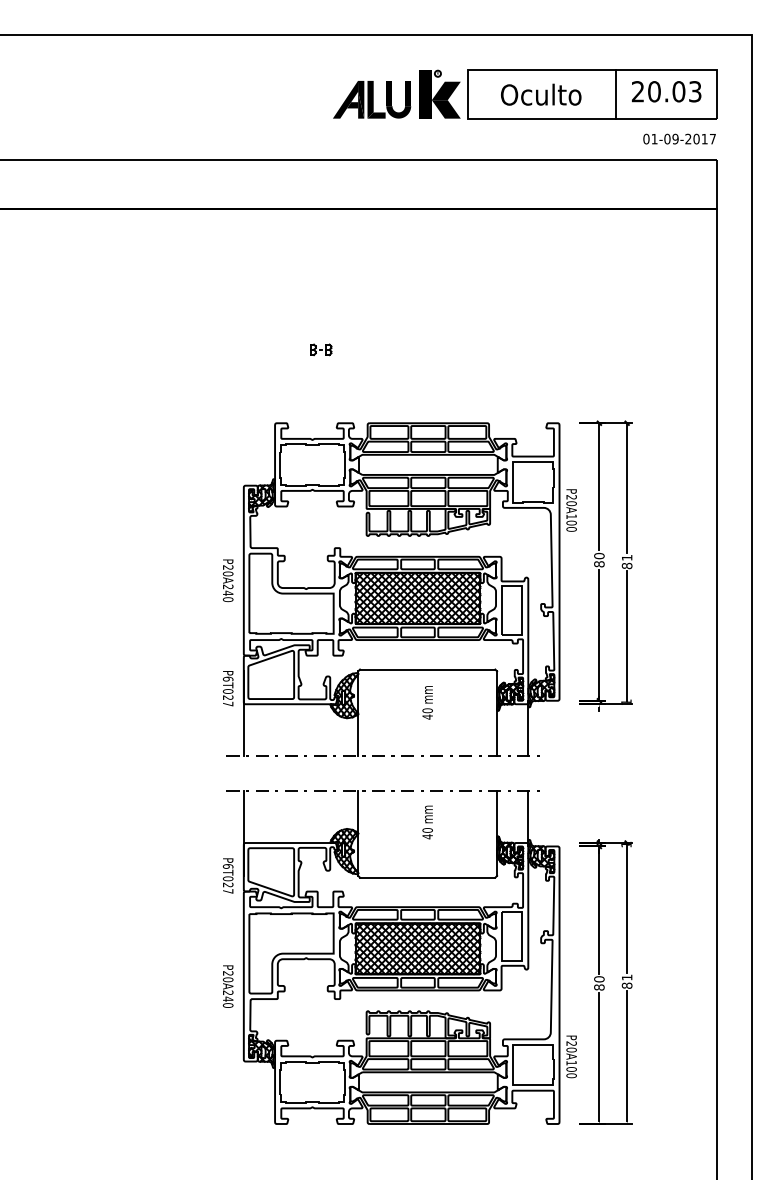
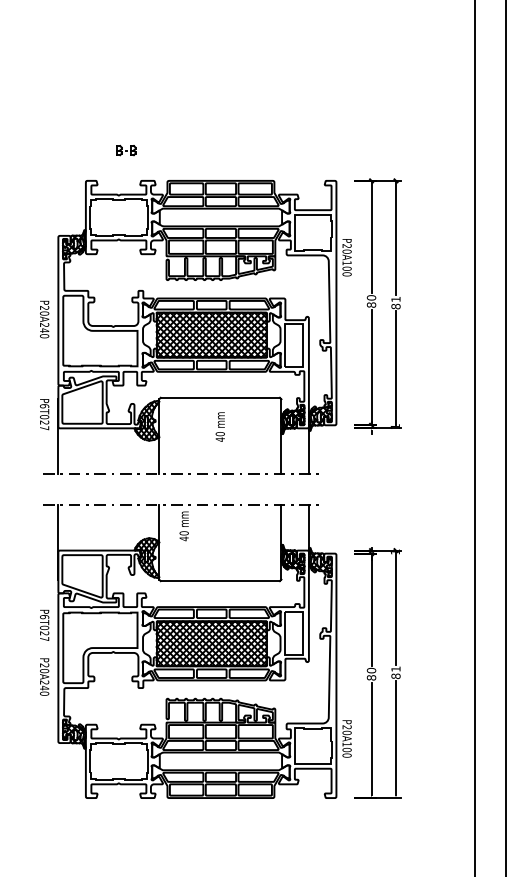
part: (321, 349) -> (126, 150), moved
text: (427, 822) -> (184, 526), moved
text: (227, 875) -> (43, 625), moved

